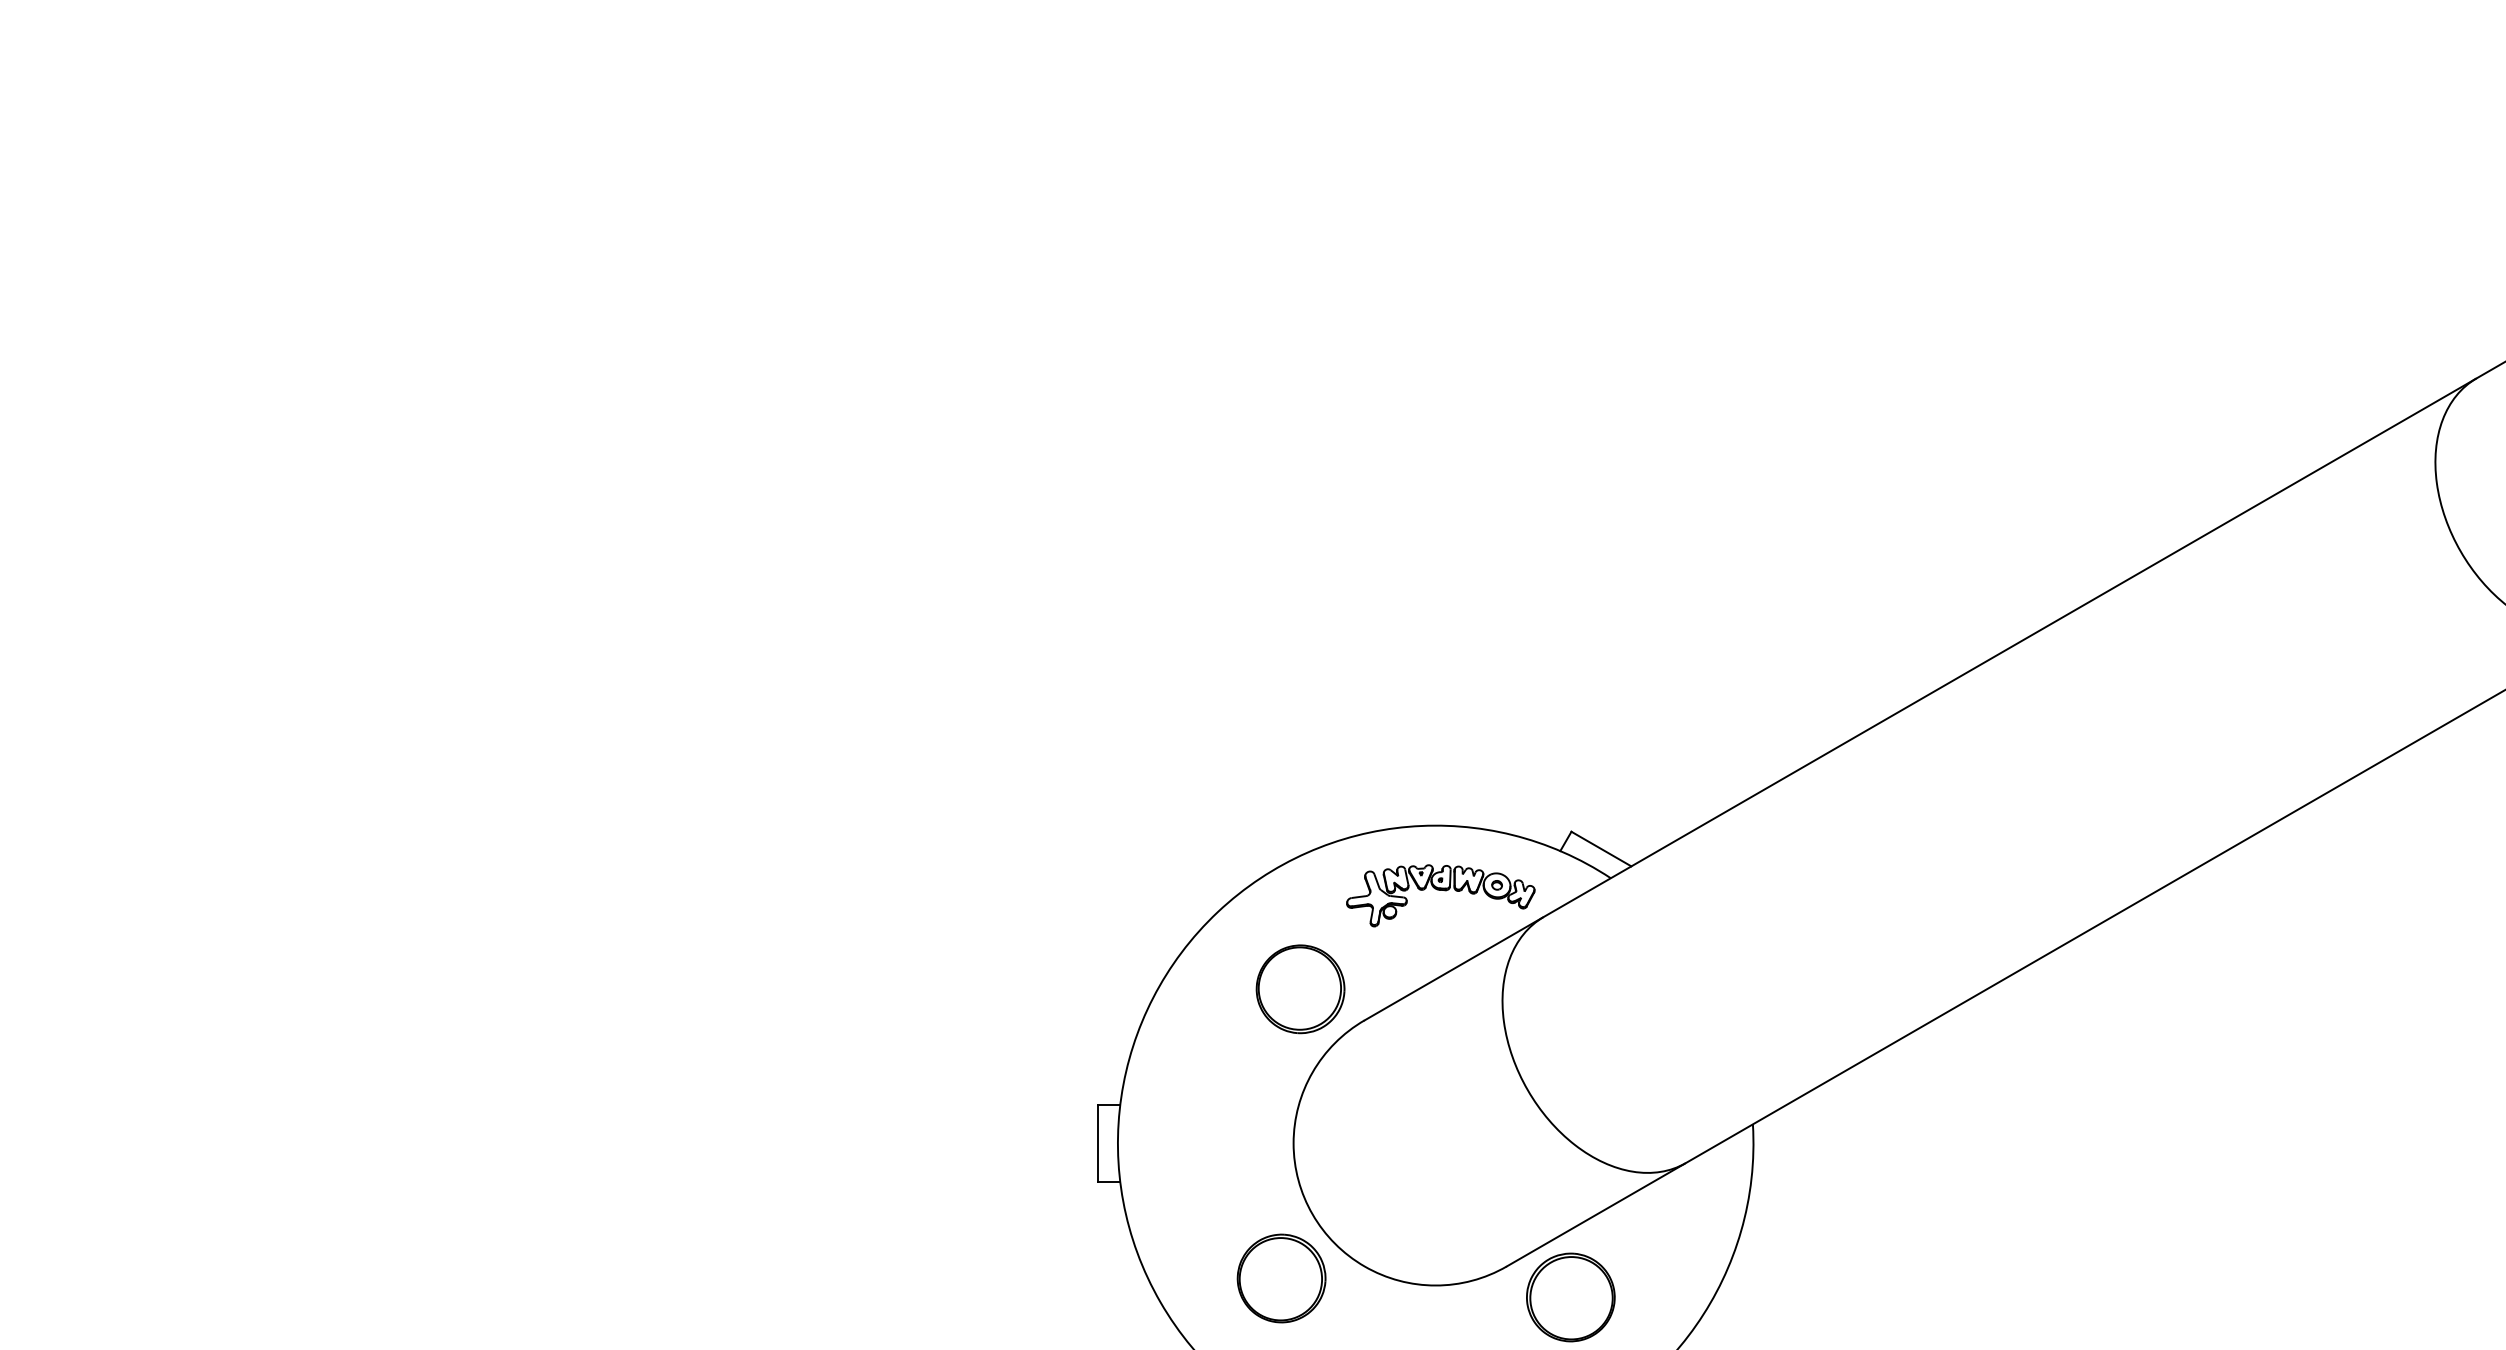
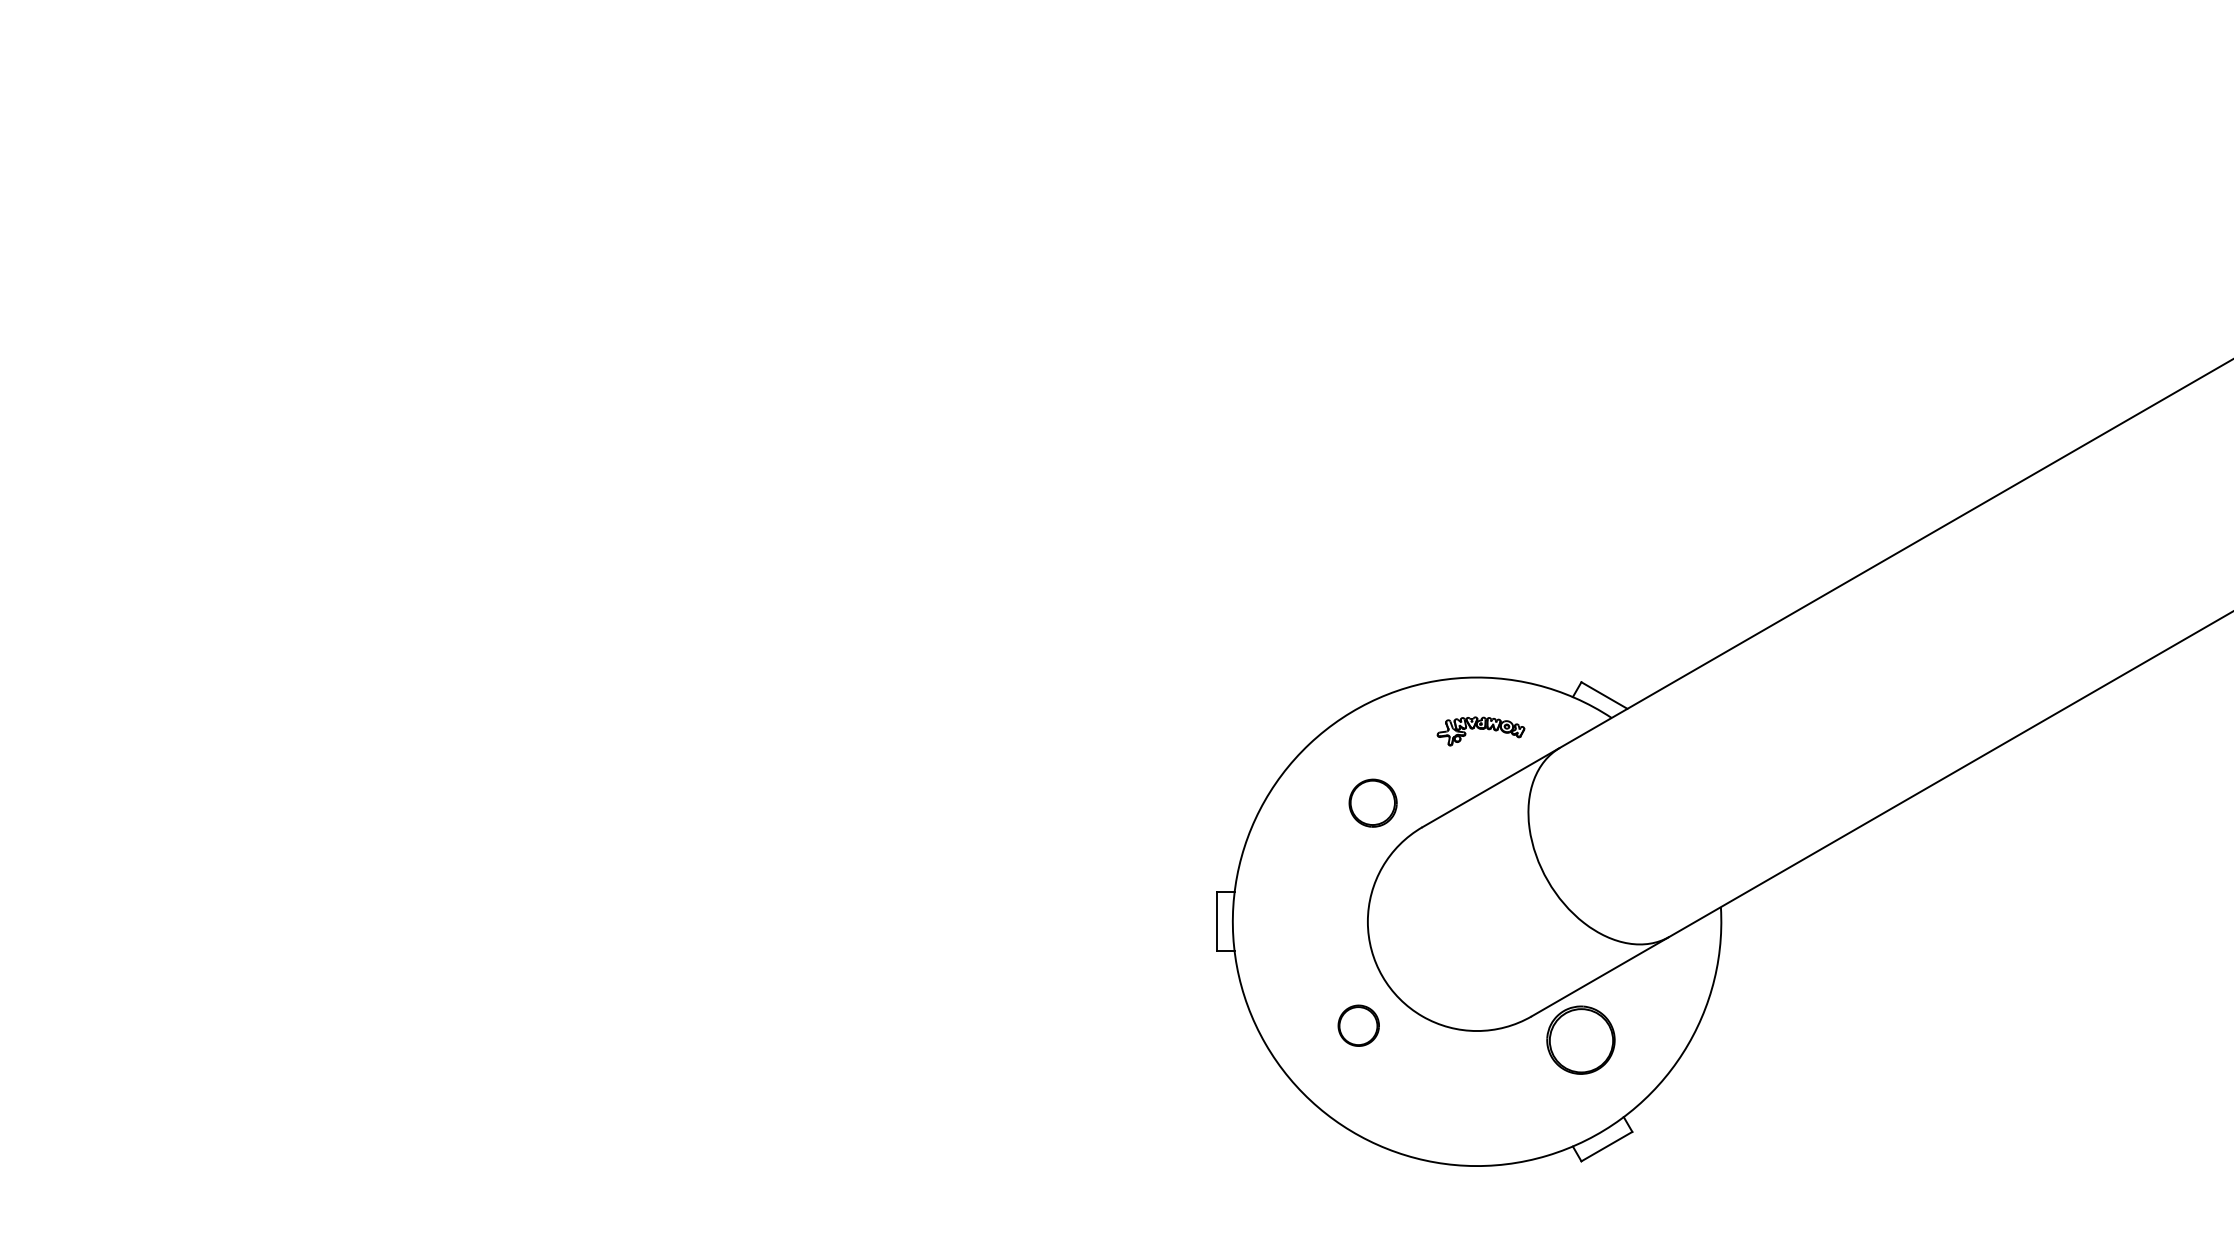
part: (1440, 895) -> (1480, 731), size x0.6
part: (1299, 988) -> (1372, 802), size x0.7
part: (1281, 1278) -> (1358, 1025), size x0.6

